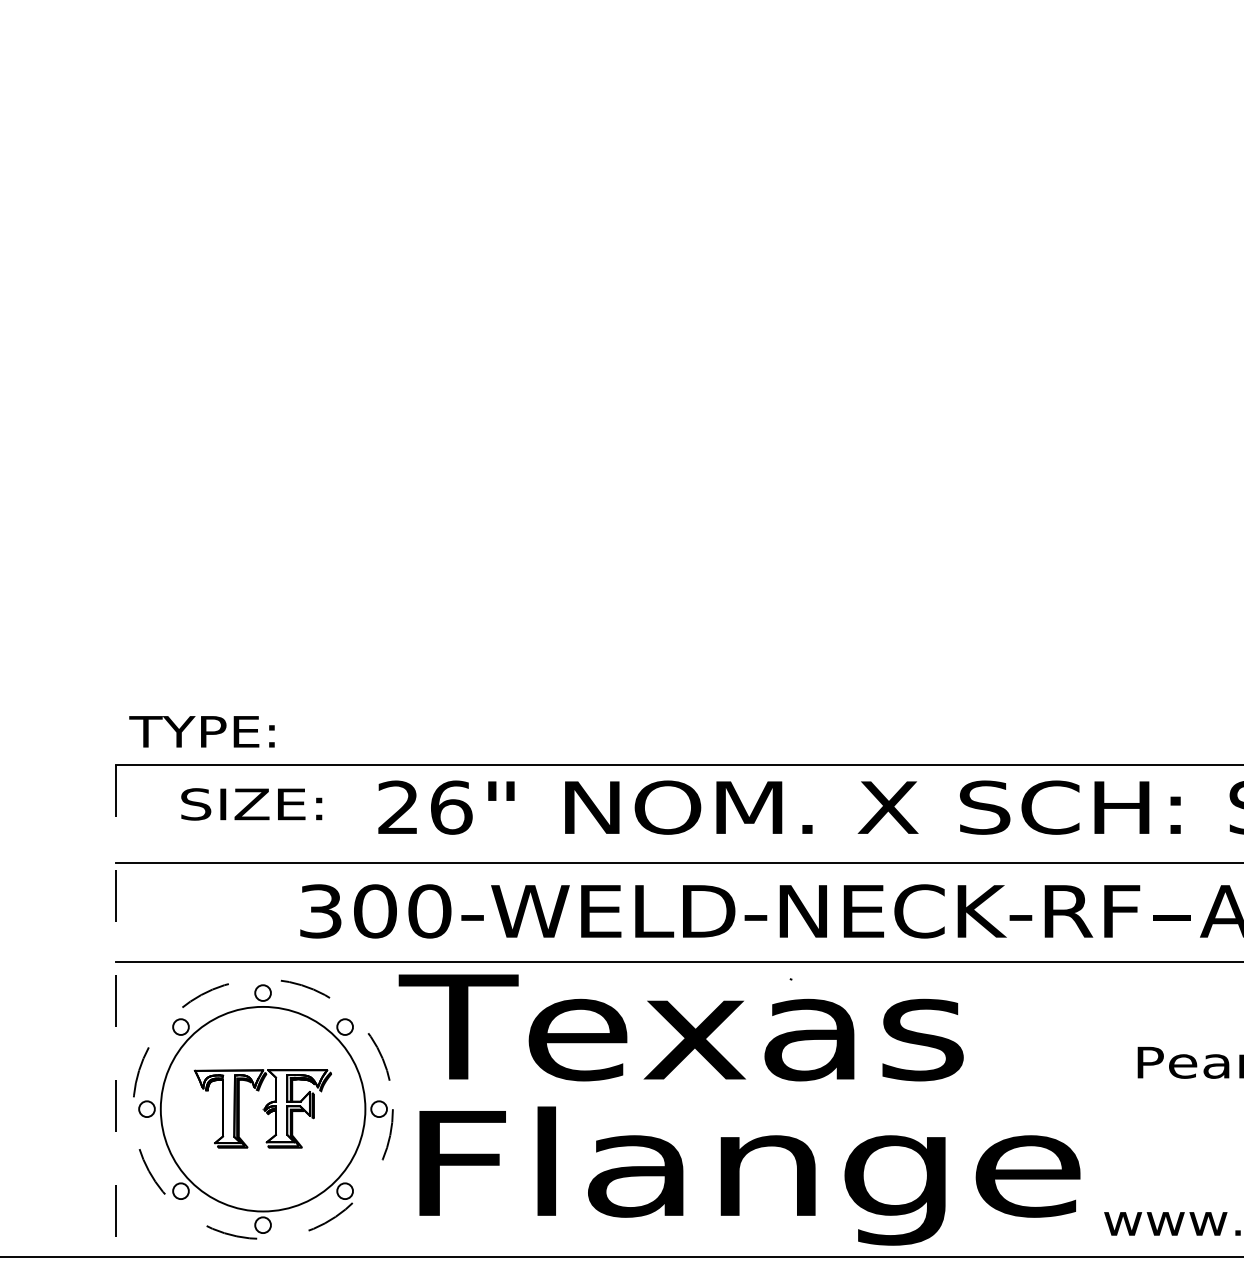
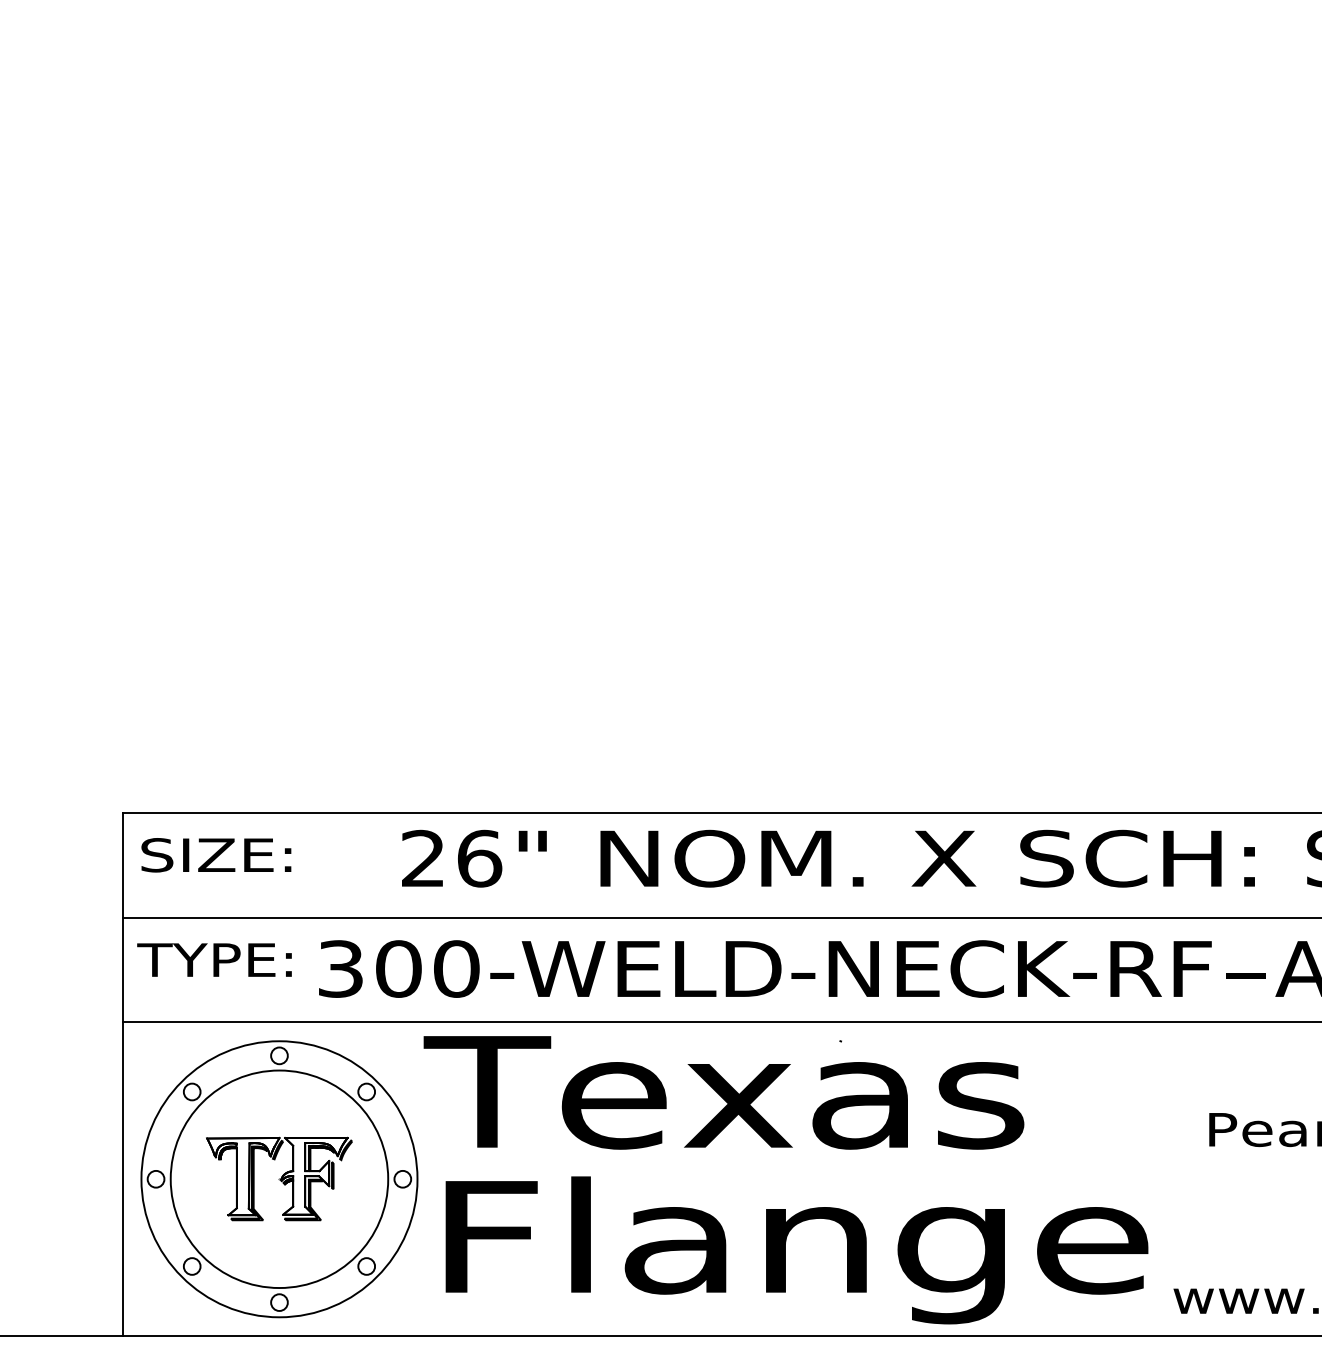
text: (201, 731) -> (214, 959), moved
text: (251, 804) -> (216, 855), moved
line: (116, 1011) -> (123, 1075), dashed -> solid
circle: (263, 1109) -> (279, 1179), dashed -> solid

